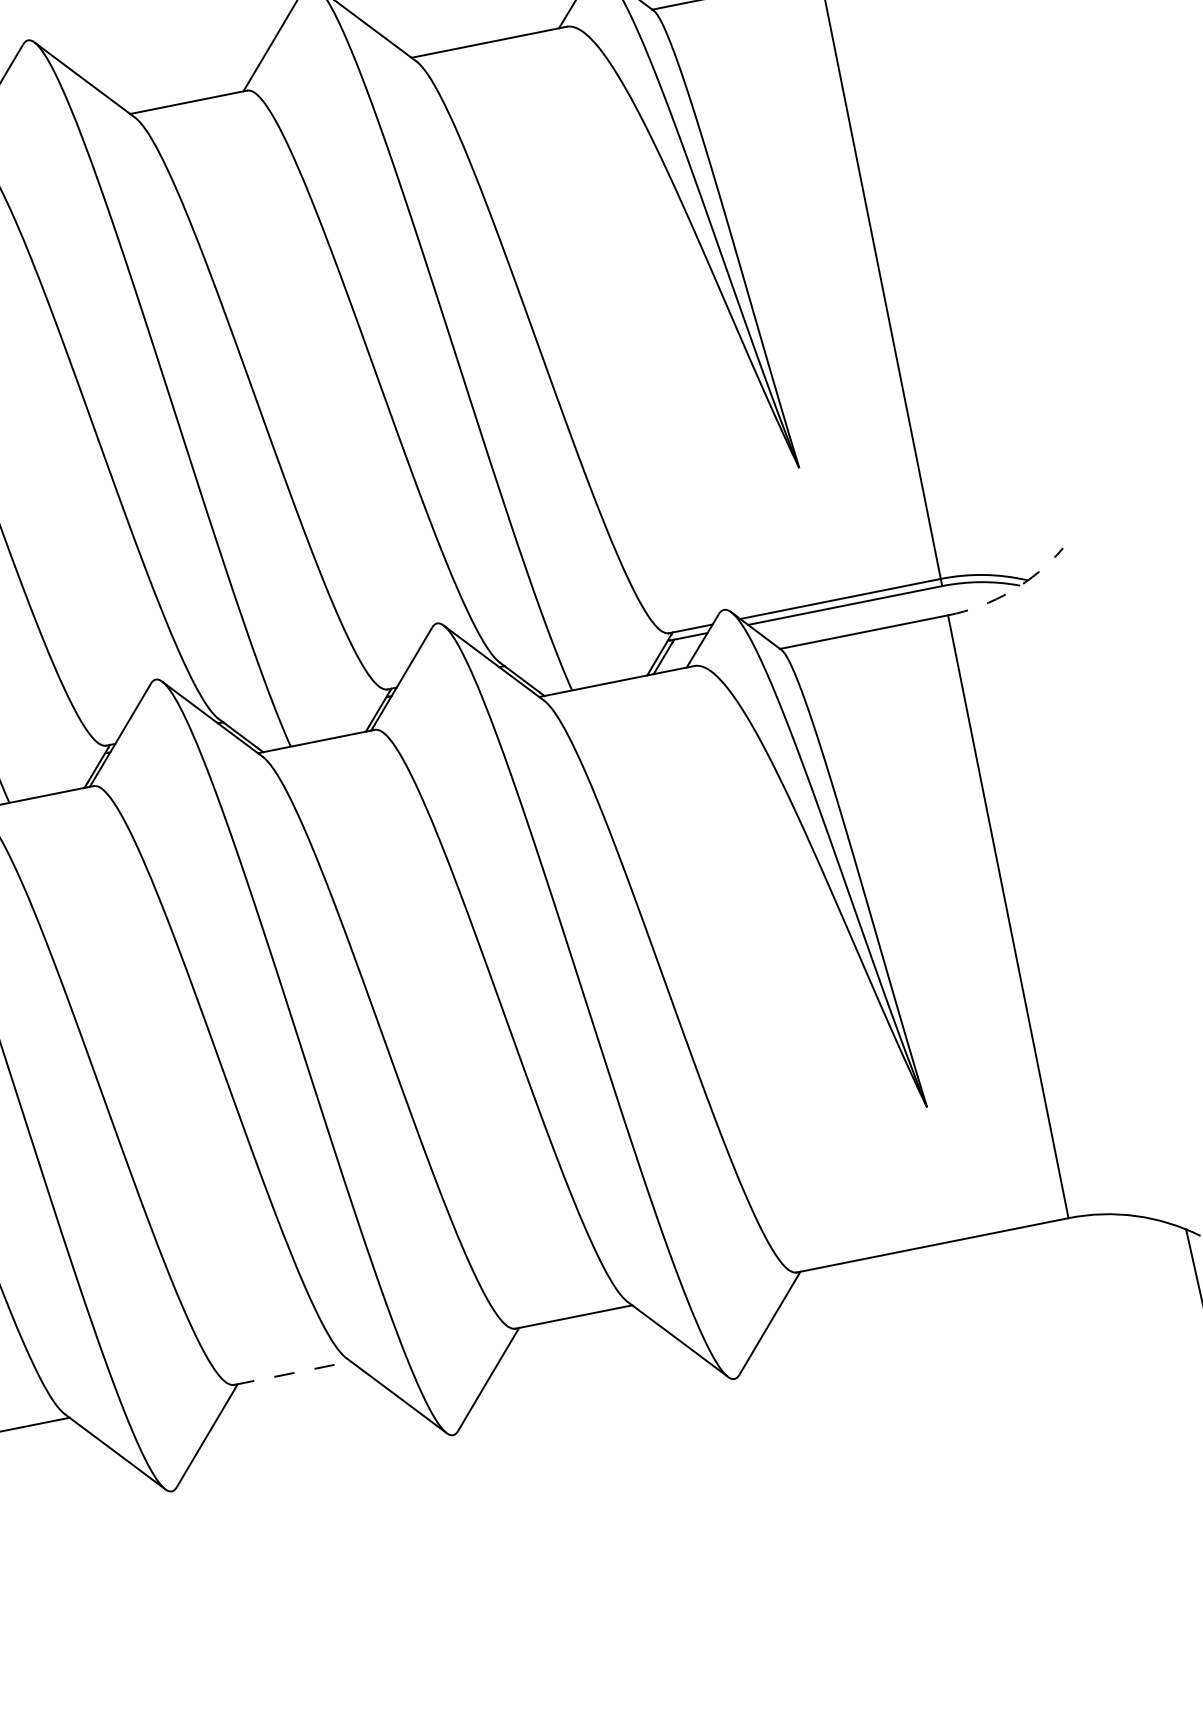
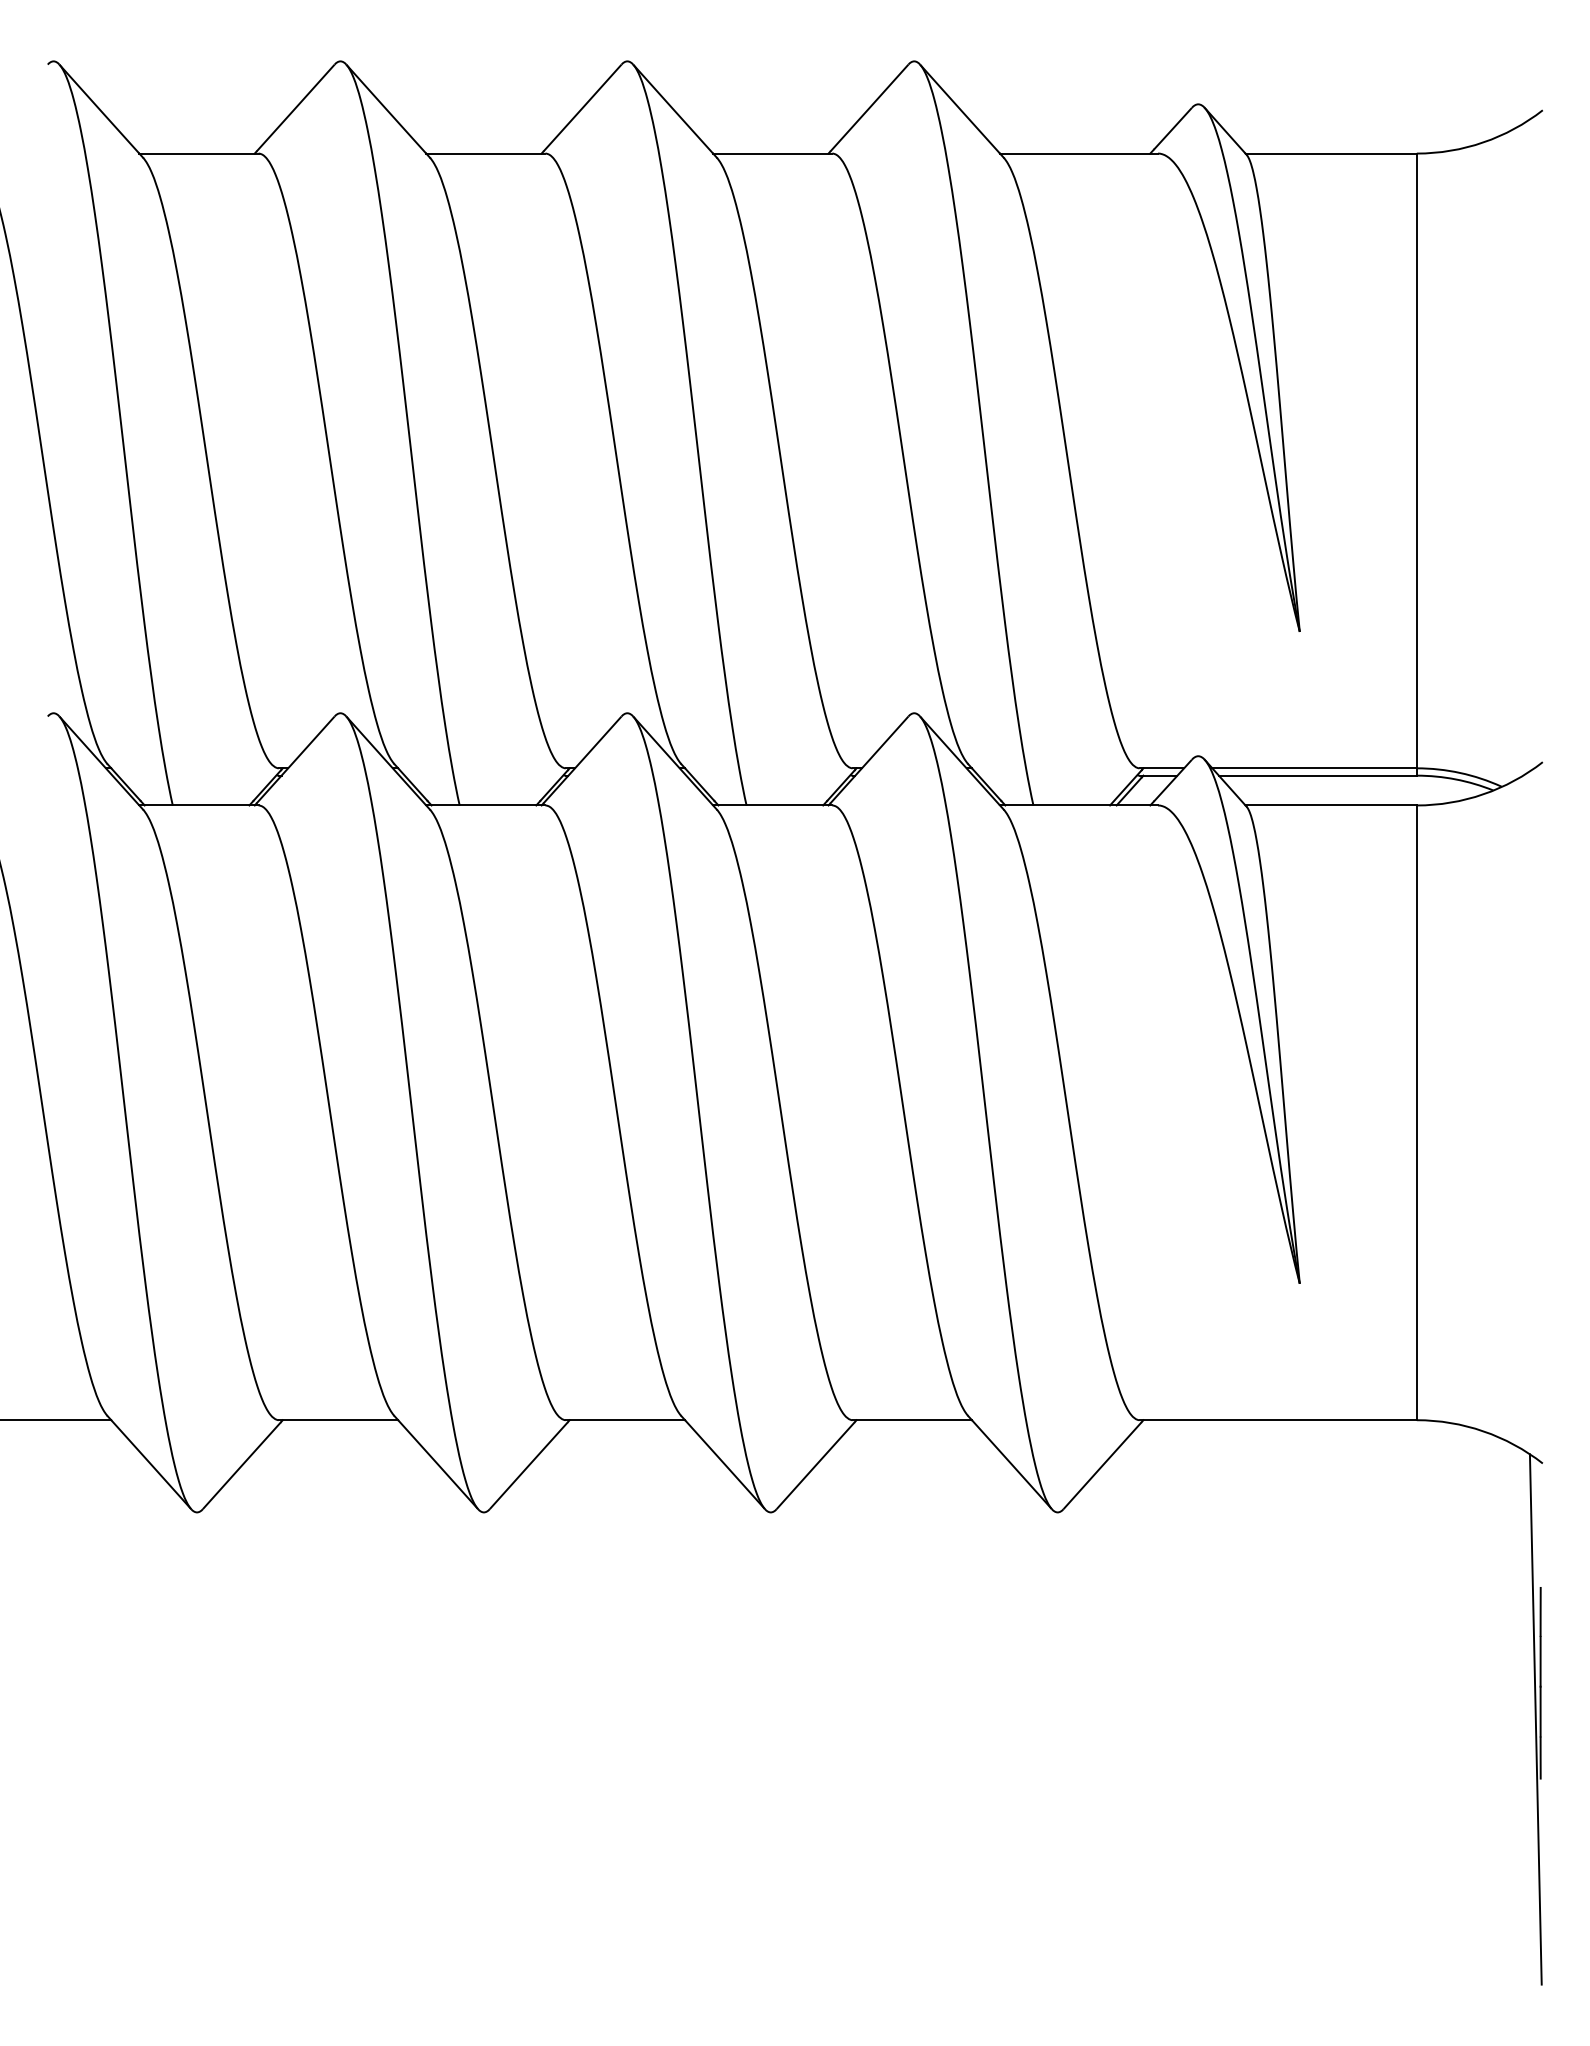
arc: (1011, 591) -> (1483, 794), dashed -> solid
line: (292, 1373) -> (625, 1420), dashed -> solid

